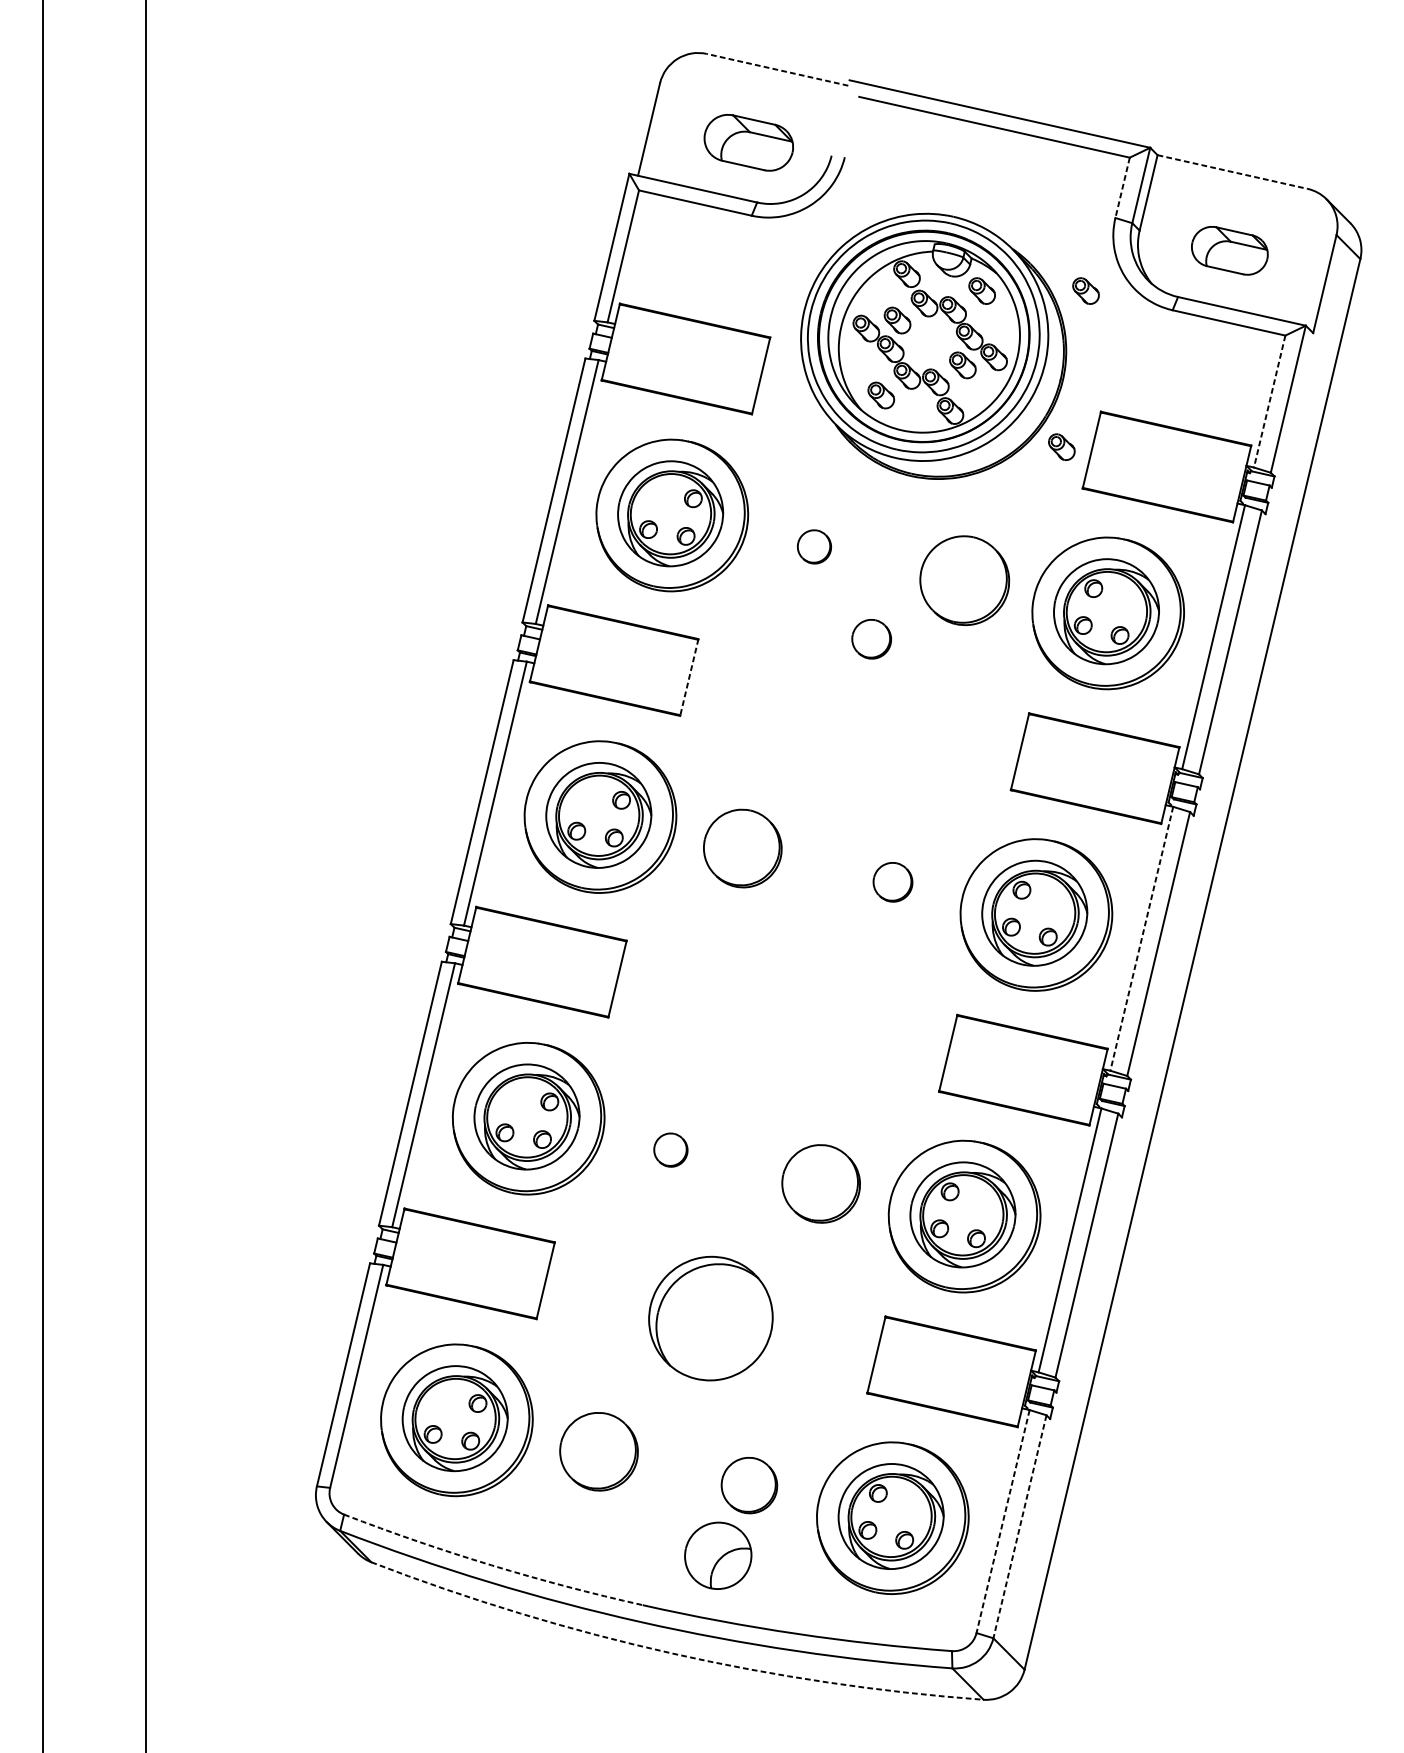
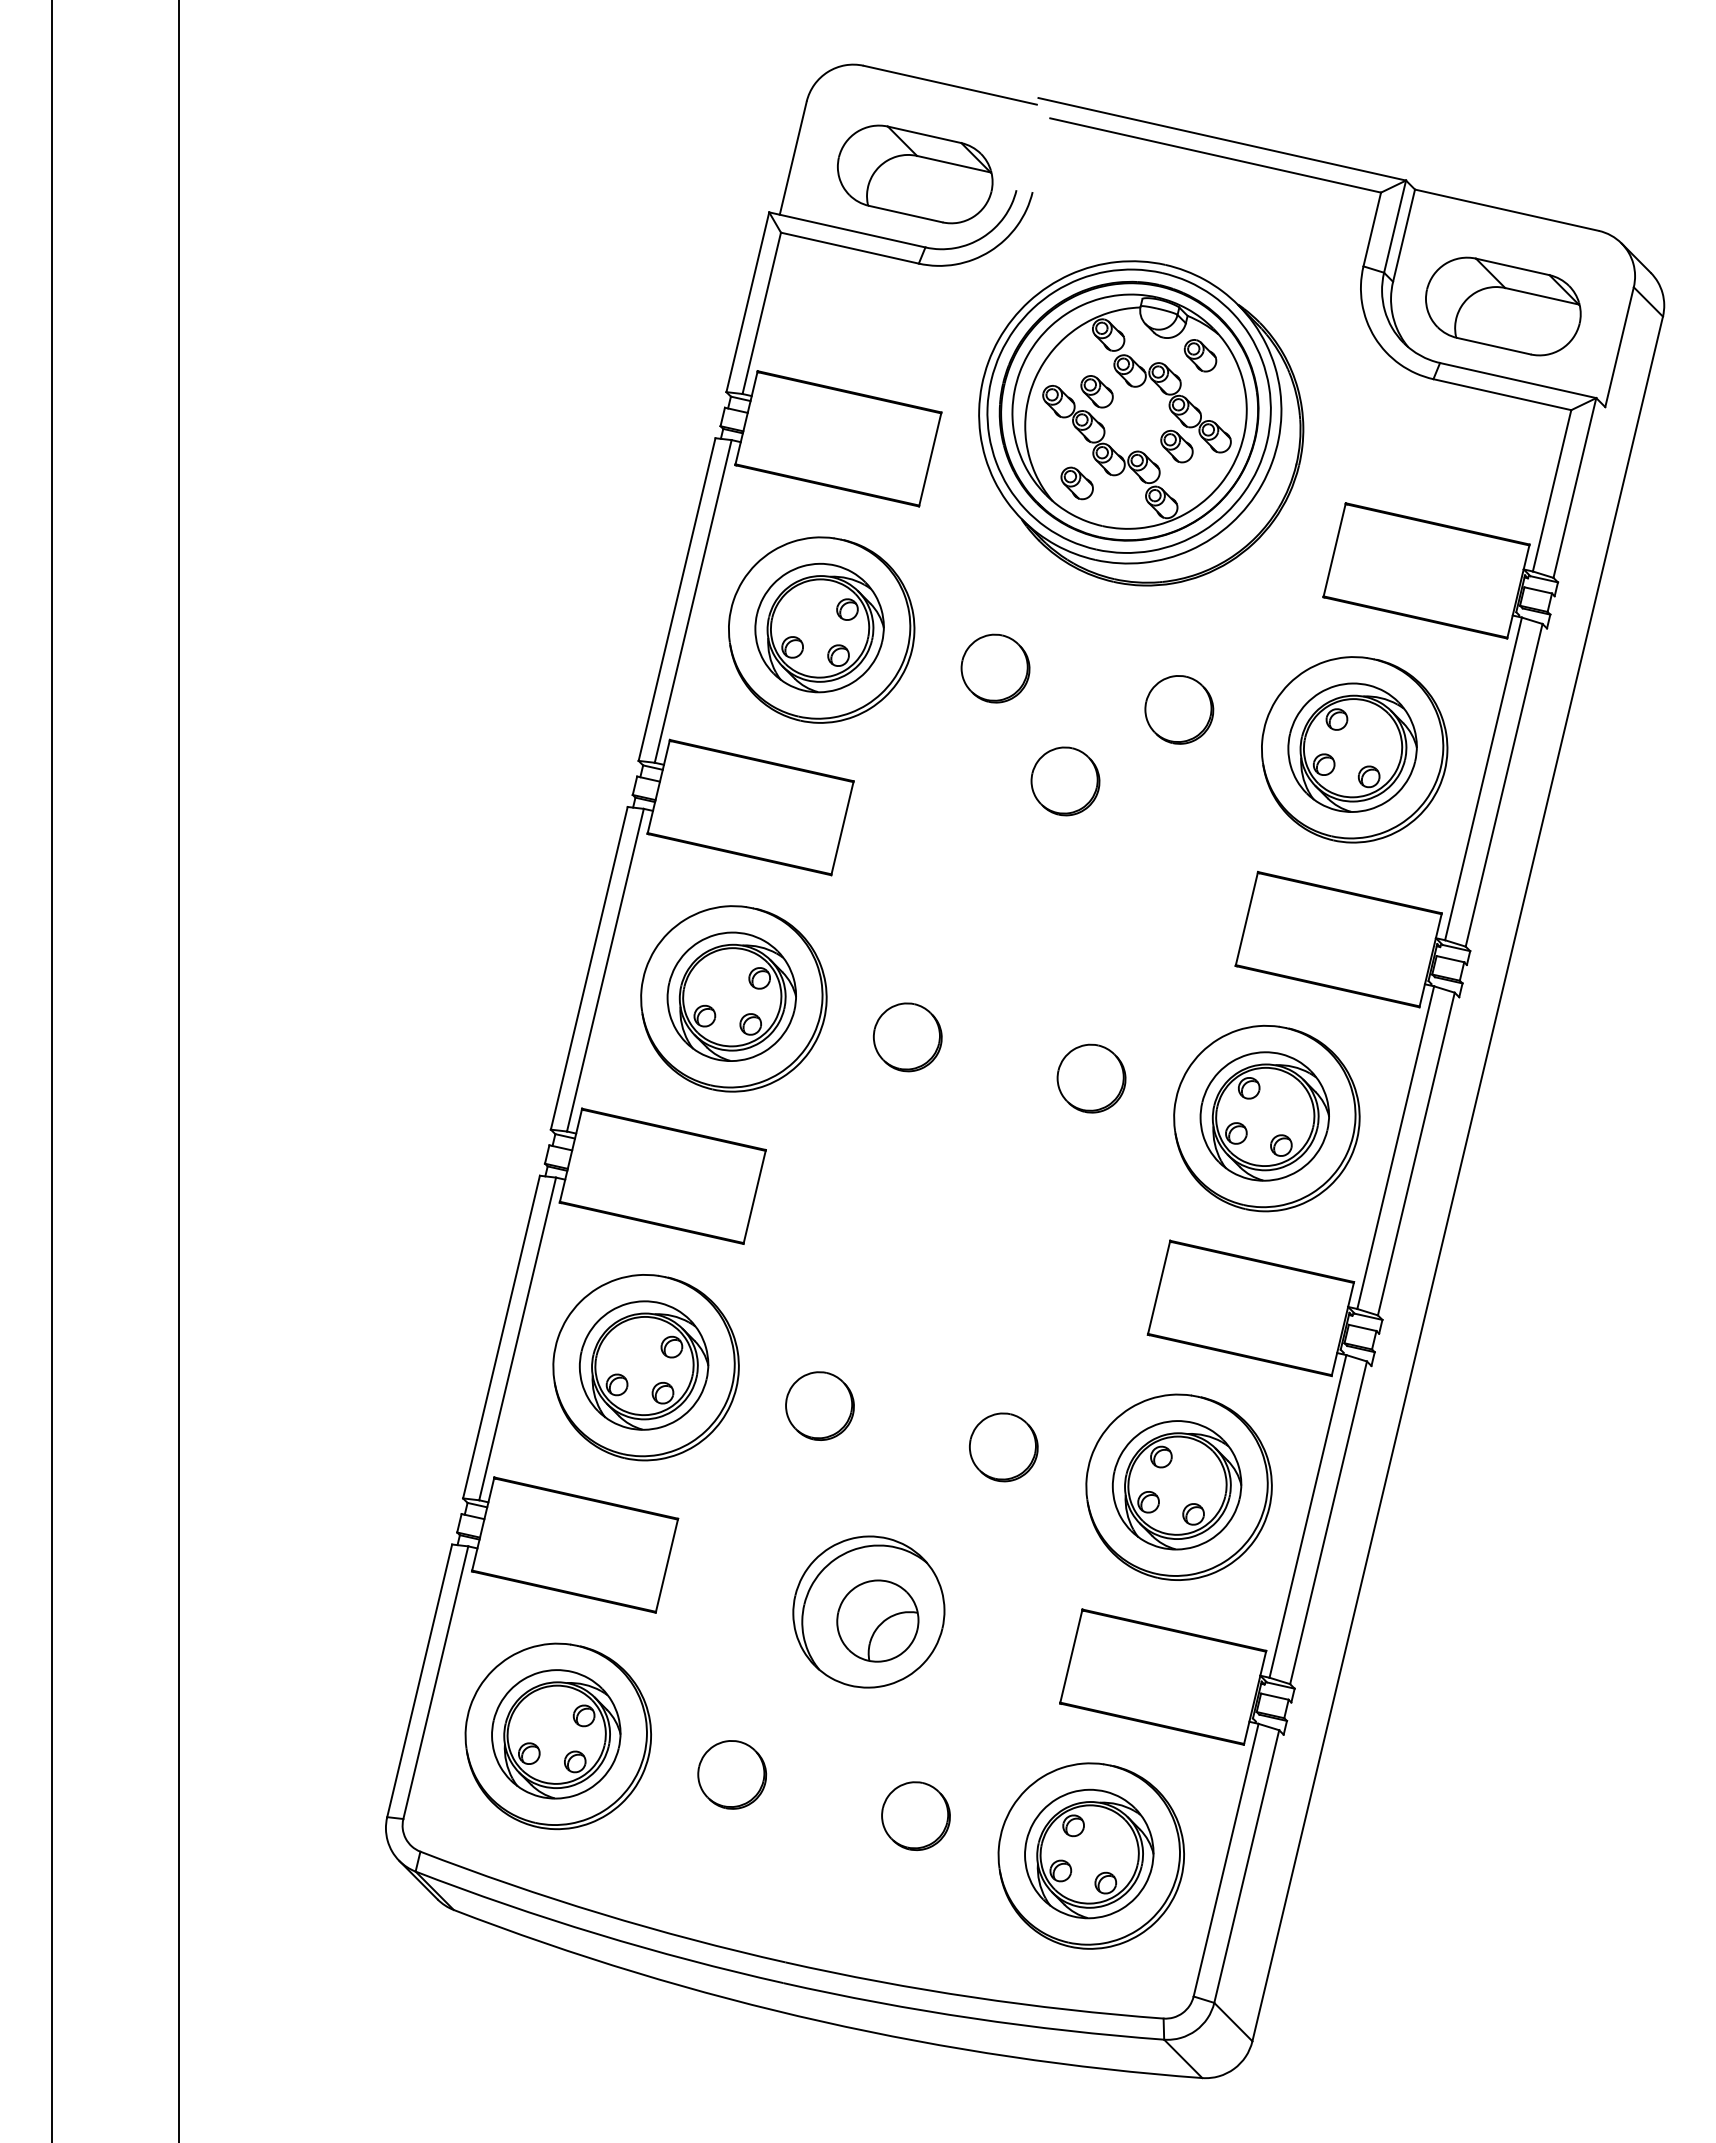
line: (777, 70) -> (950, 85), dashed -> solid
part: (749, 142) -> (915, 174), size x1.43
line: (1233, 172) -> (1507, 210), dashed -> solid
line: (1122, 187) -> (1372, 229), dashed -> solid
part: (1229, 250) -> (1503, 306), size x1.67
part: (1086, 290) -> (1327, 355), removed
line: (1270, 401) -> (1552, 490), dashed -> solid
part: (1061, 447) -> (1297, 546), removed
part: (814, 546) -> (995, 668), size x1.67
part: (964, 580) -> (1179, 709), size x0.62
part: (871, 639) -> (1065, 781), size x1.43
line: (689, 677) -> (842, 828), dashed -> solid
part: (742, 848) -> (907, 1037), size x0.71
part: (892, 882) -> (1091, 1078), size x1.43
line: (1141, 938) -> (1395, 1147), dashed -> solid
part: (670, 1149) -> (819, 1405), size x1.67
part: (821, 1184) -> (1003, 1447), size x0.71
part: (599, 1451) -> (732, 1774), size x0.71
line: (1003, 1521) -> (1226, 1860), dashed -> solid
line: (1019, 1527) -> (1246, 1867), dashed -> solid
part: (717, 1555) -> (877, 1620), moved
arc: (491, 1565) -> (600, 1913), dashed -> solid
arc: (672, 1653) -> (821, 2021), dashed -> solid

